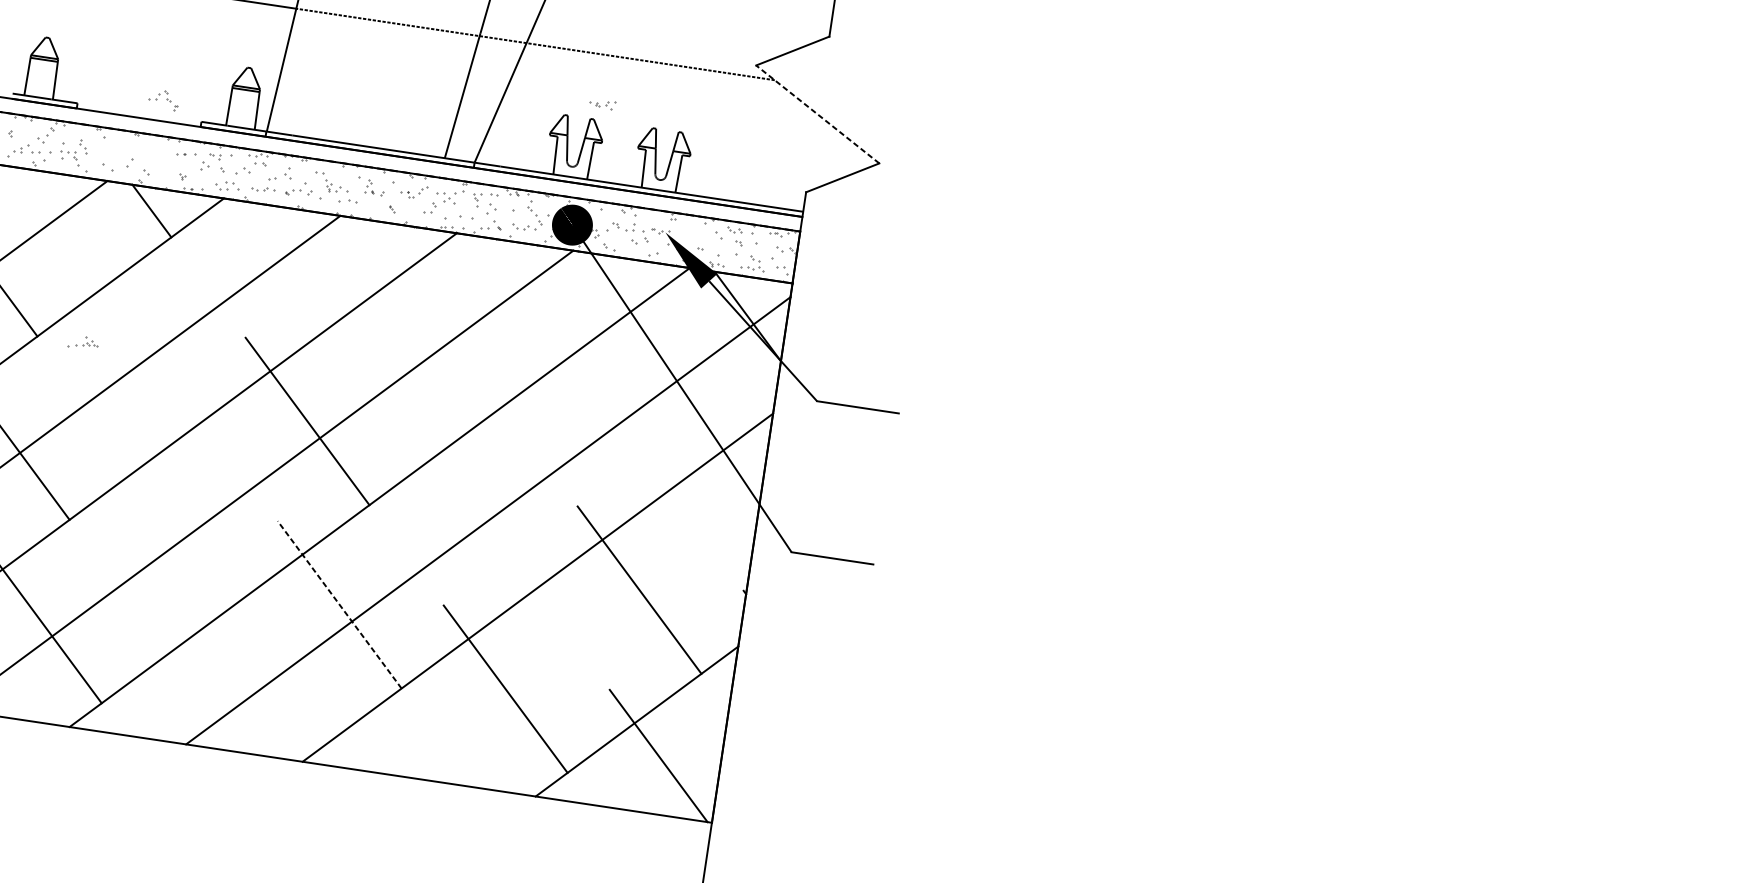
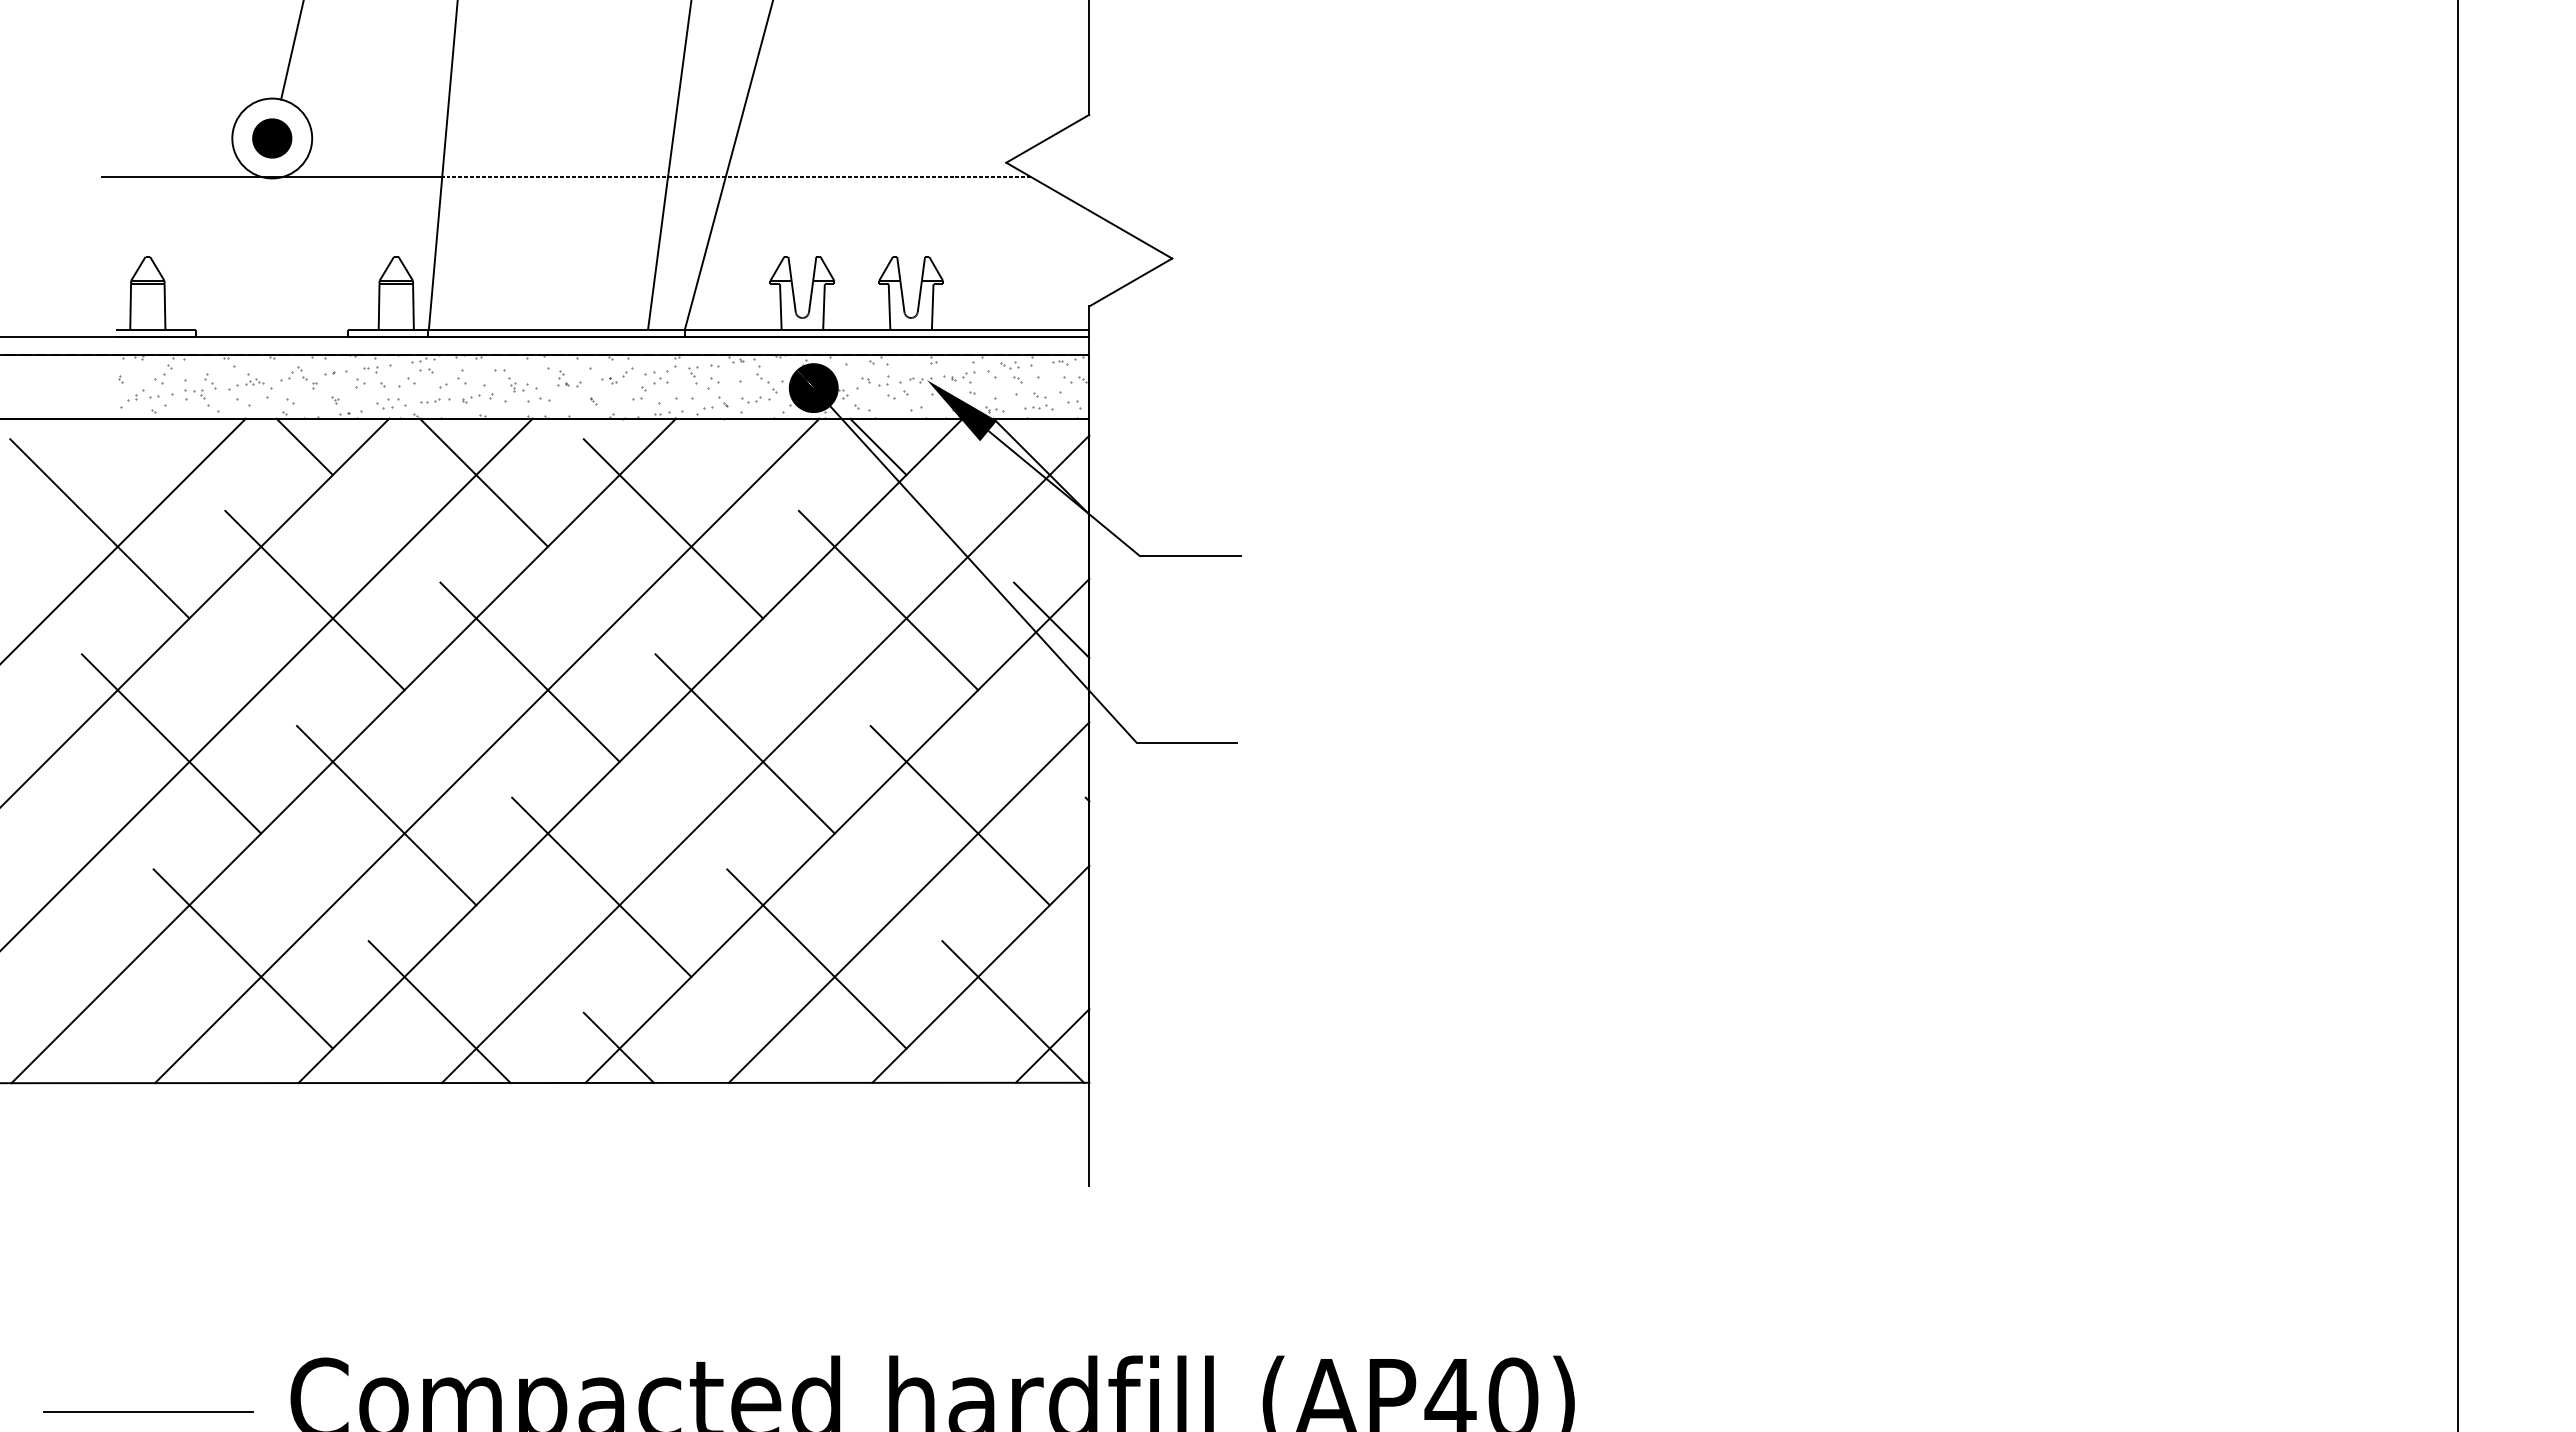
part: (163, 99) -> (298, 377), moved
part: (602, 104) -> (959, 377), moved
line: (817, 114) -> (1089, 210), dashed -> solid
line: (292, 261) -> (483, 482), added
line: (617, 280) -> (878, 446), added
line: (441, 322) -> (673, 528), added
line: (141, 337) -> (314, 600), added
part: (83, 342) -> (246, 381), moved
line: (607, 406) -> (888, 600), added
line: (737, 442) -> (1051, 620), added
line: (473, 505) -> (744, 743), added
line: (173, 520) -> (386, 815), added
line: (339, 604) -> (601, 887), dashed -> solid
line: (586, 654) -> (908, 902), added
line: (192, 686) -> (439, 1011), added
line: (333, 736) -> (618, 1047), added
line: (686, 788) -> (1052, 1045), added

